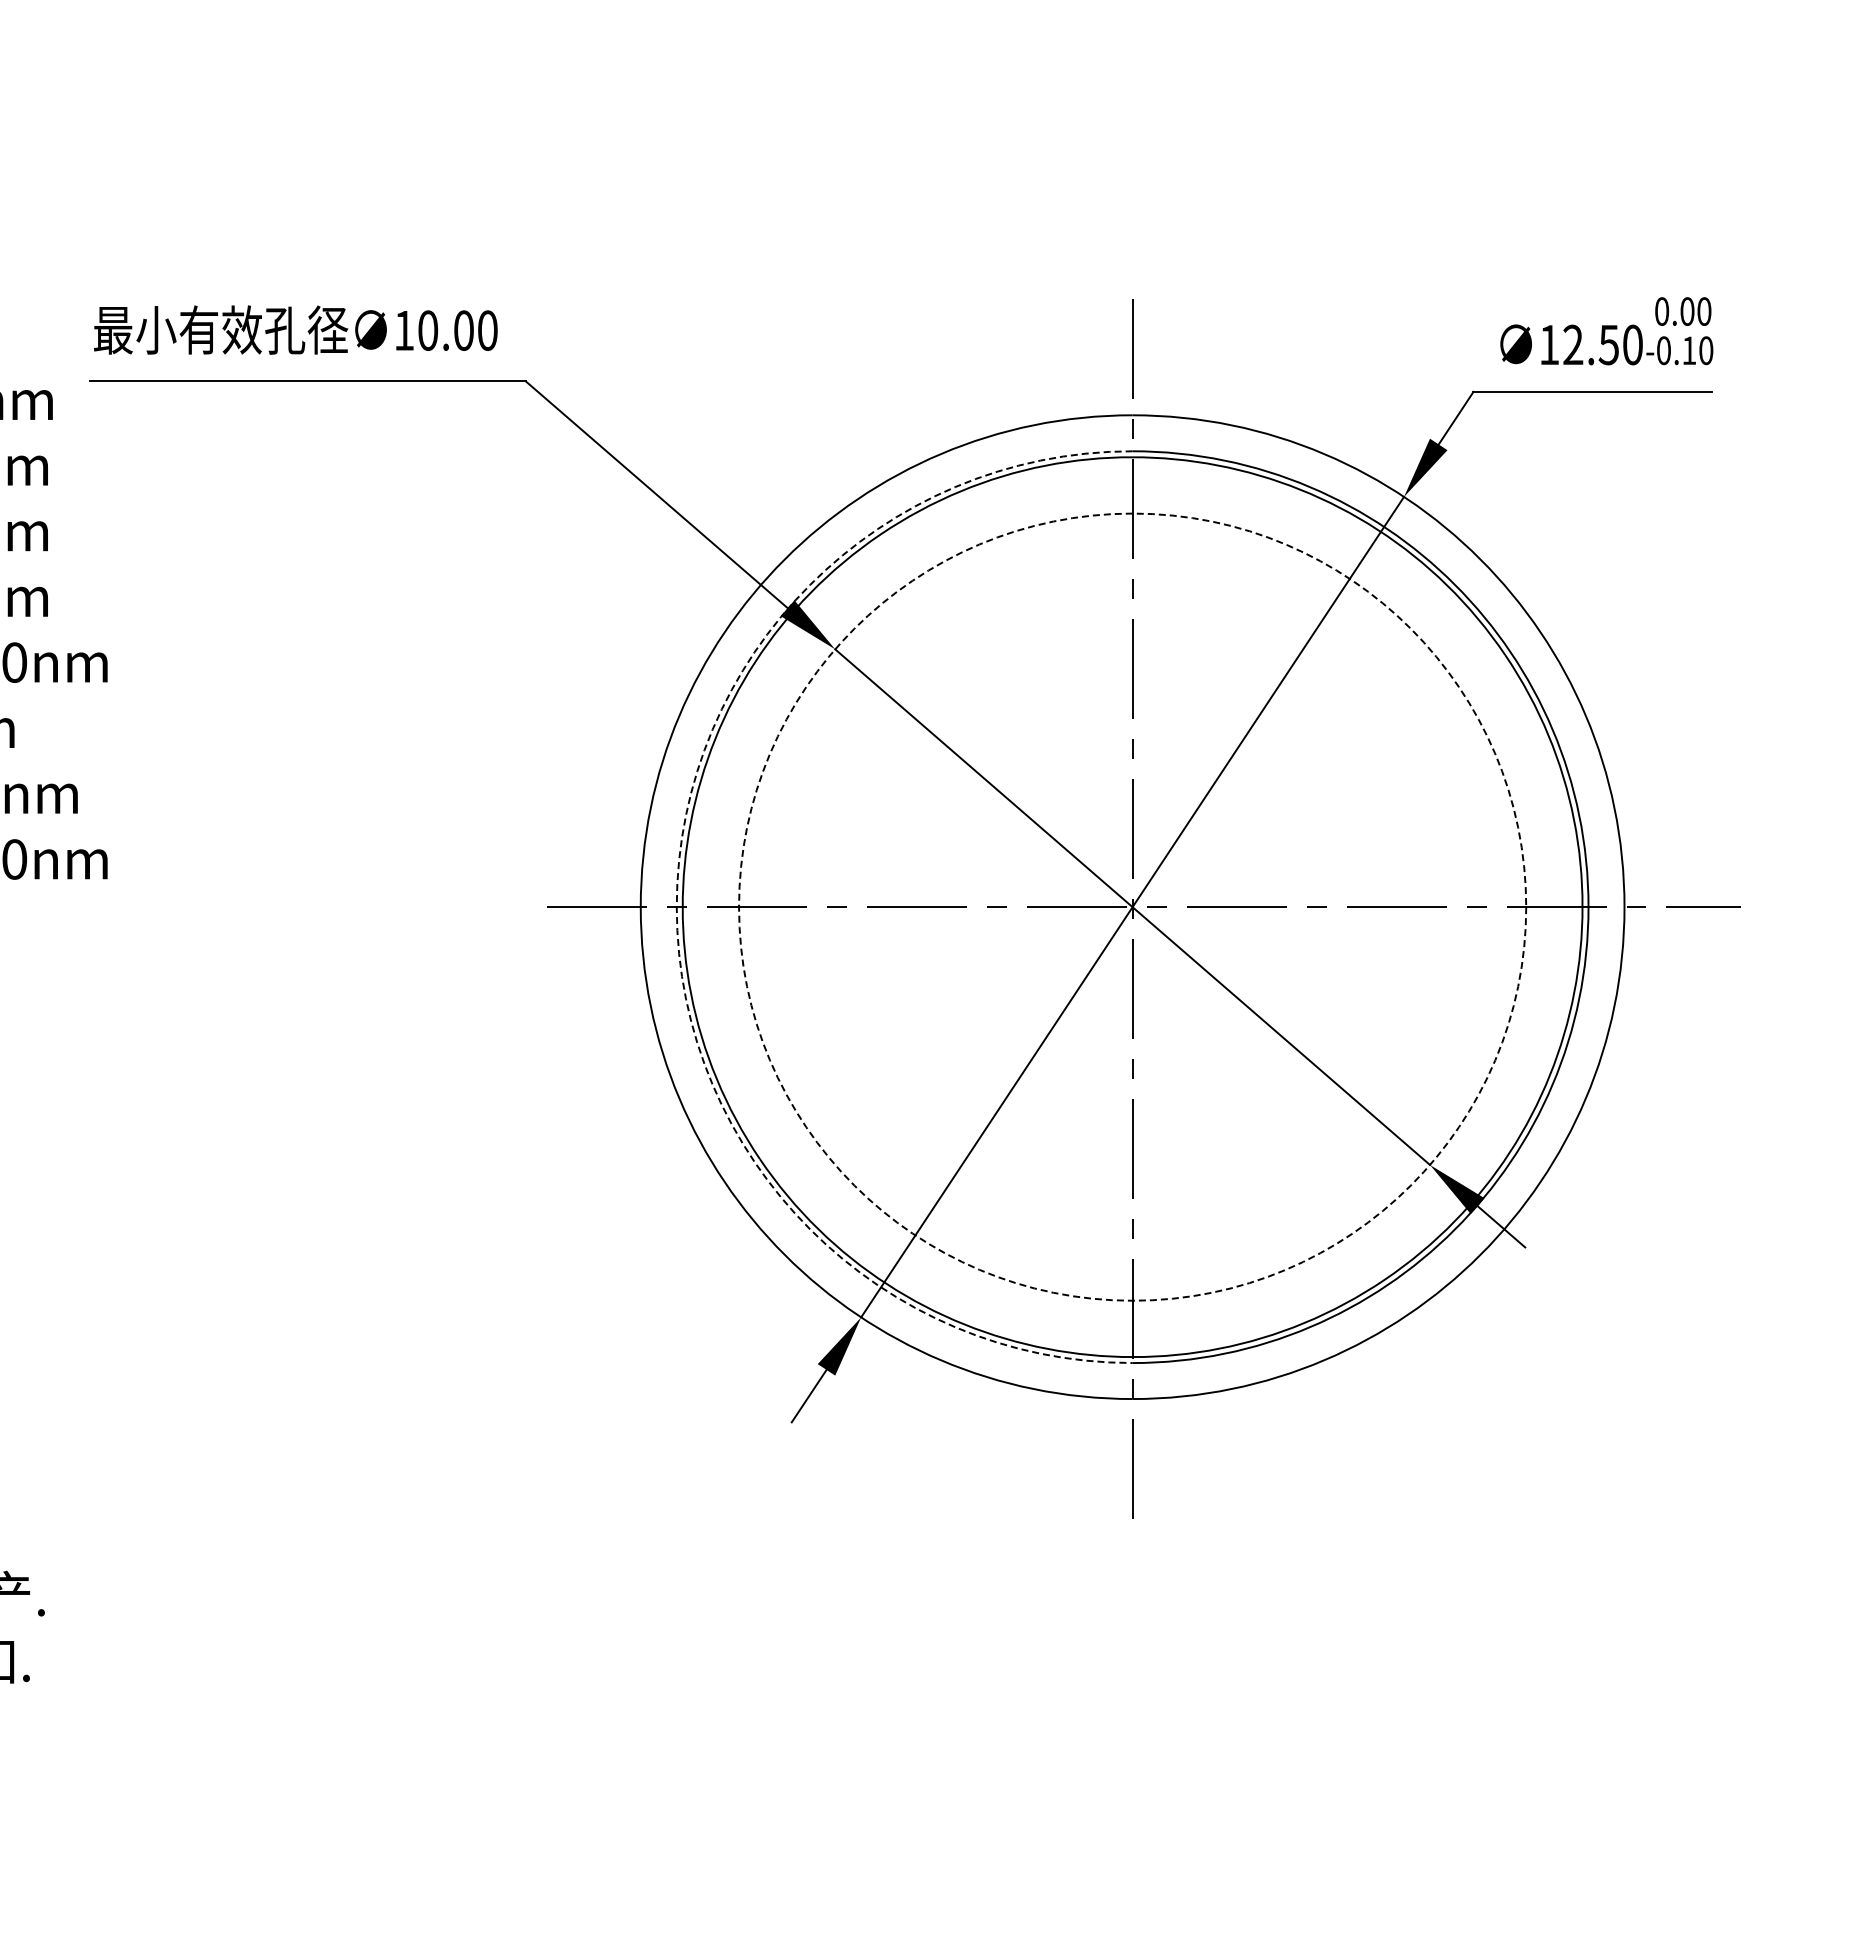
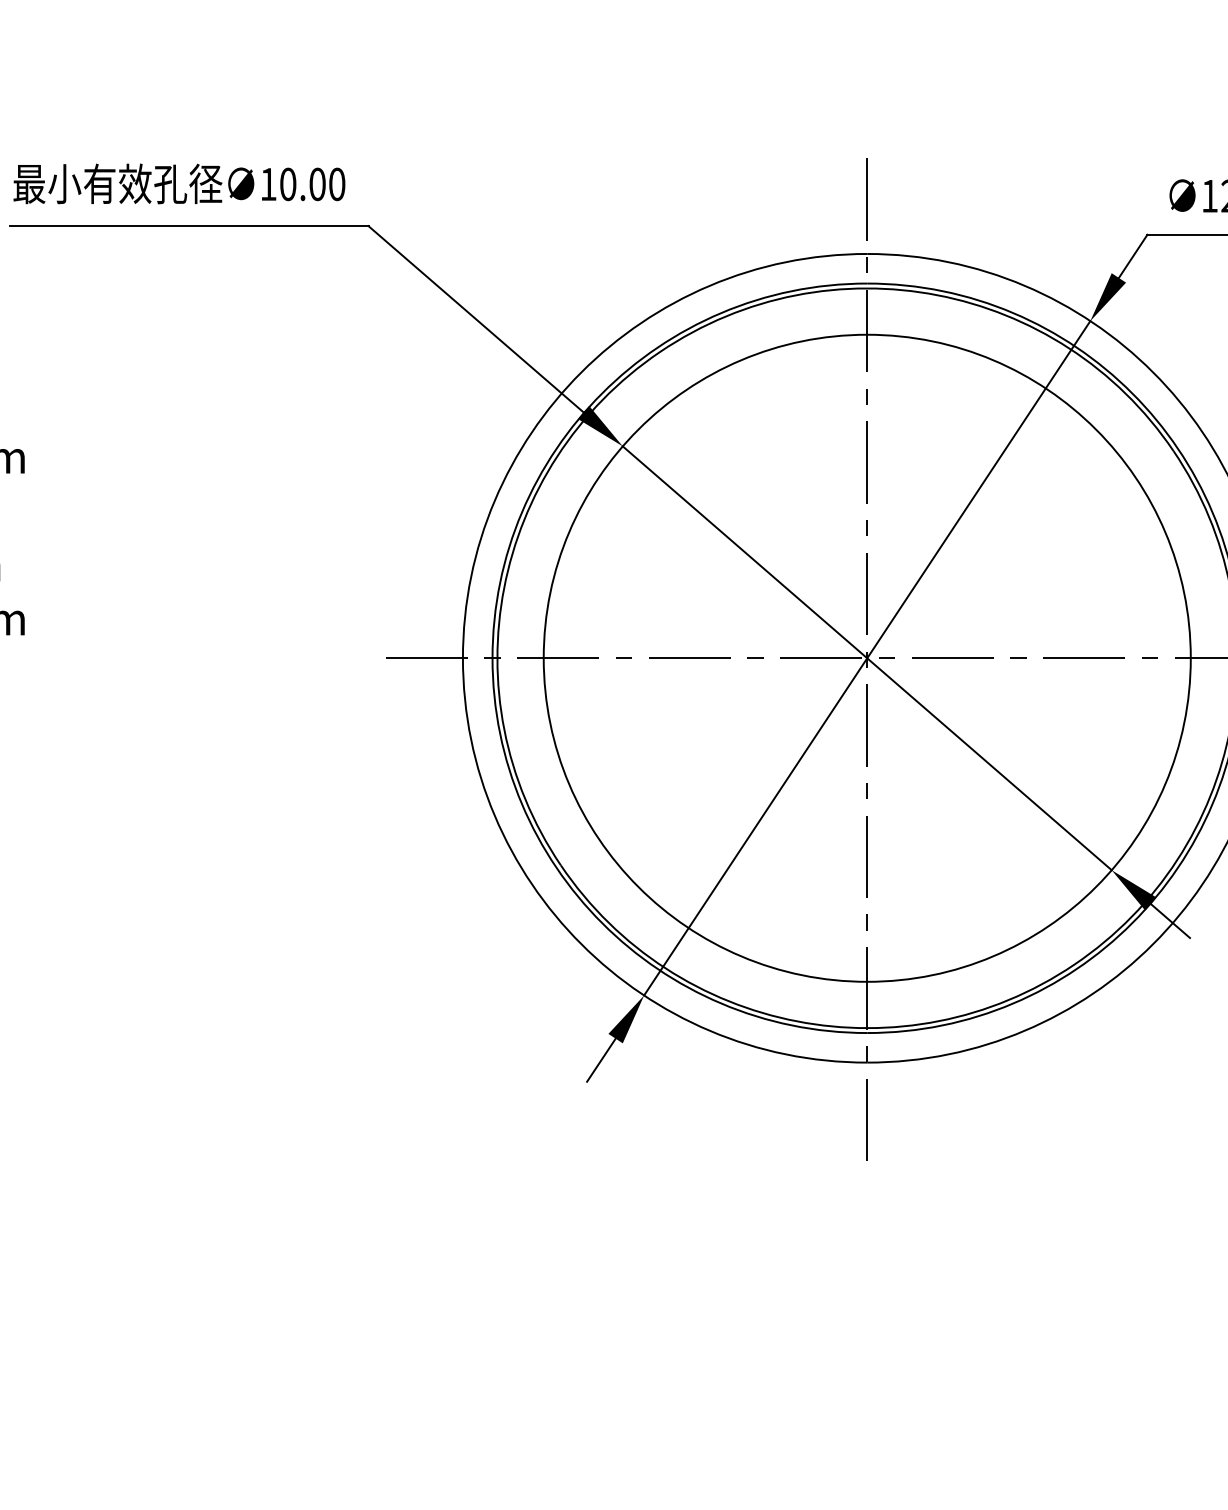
circle: (1132, 906) -> (867, 657), dashed -> solid
arc: (676, 907) -> (492, 658), dashed -> solid

